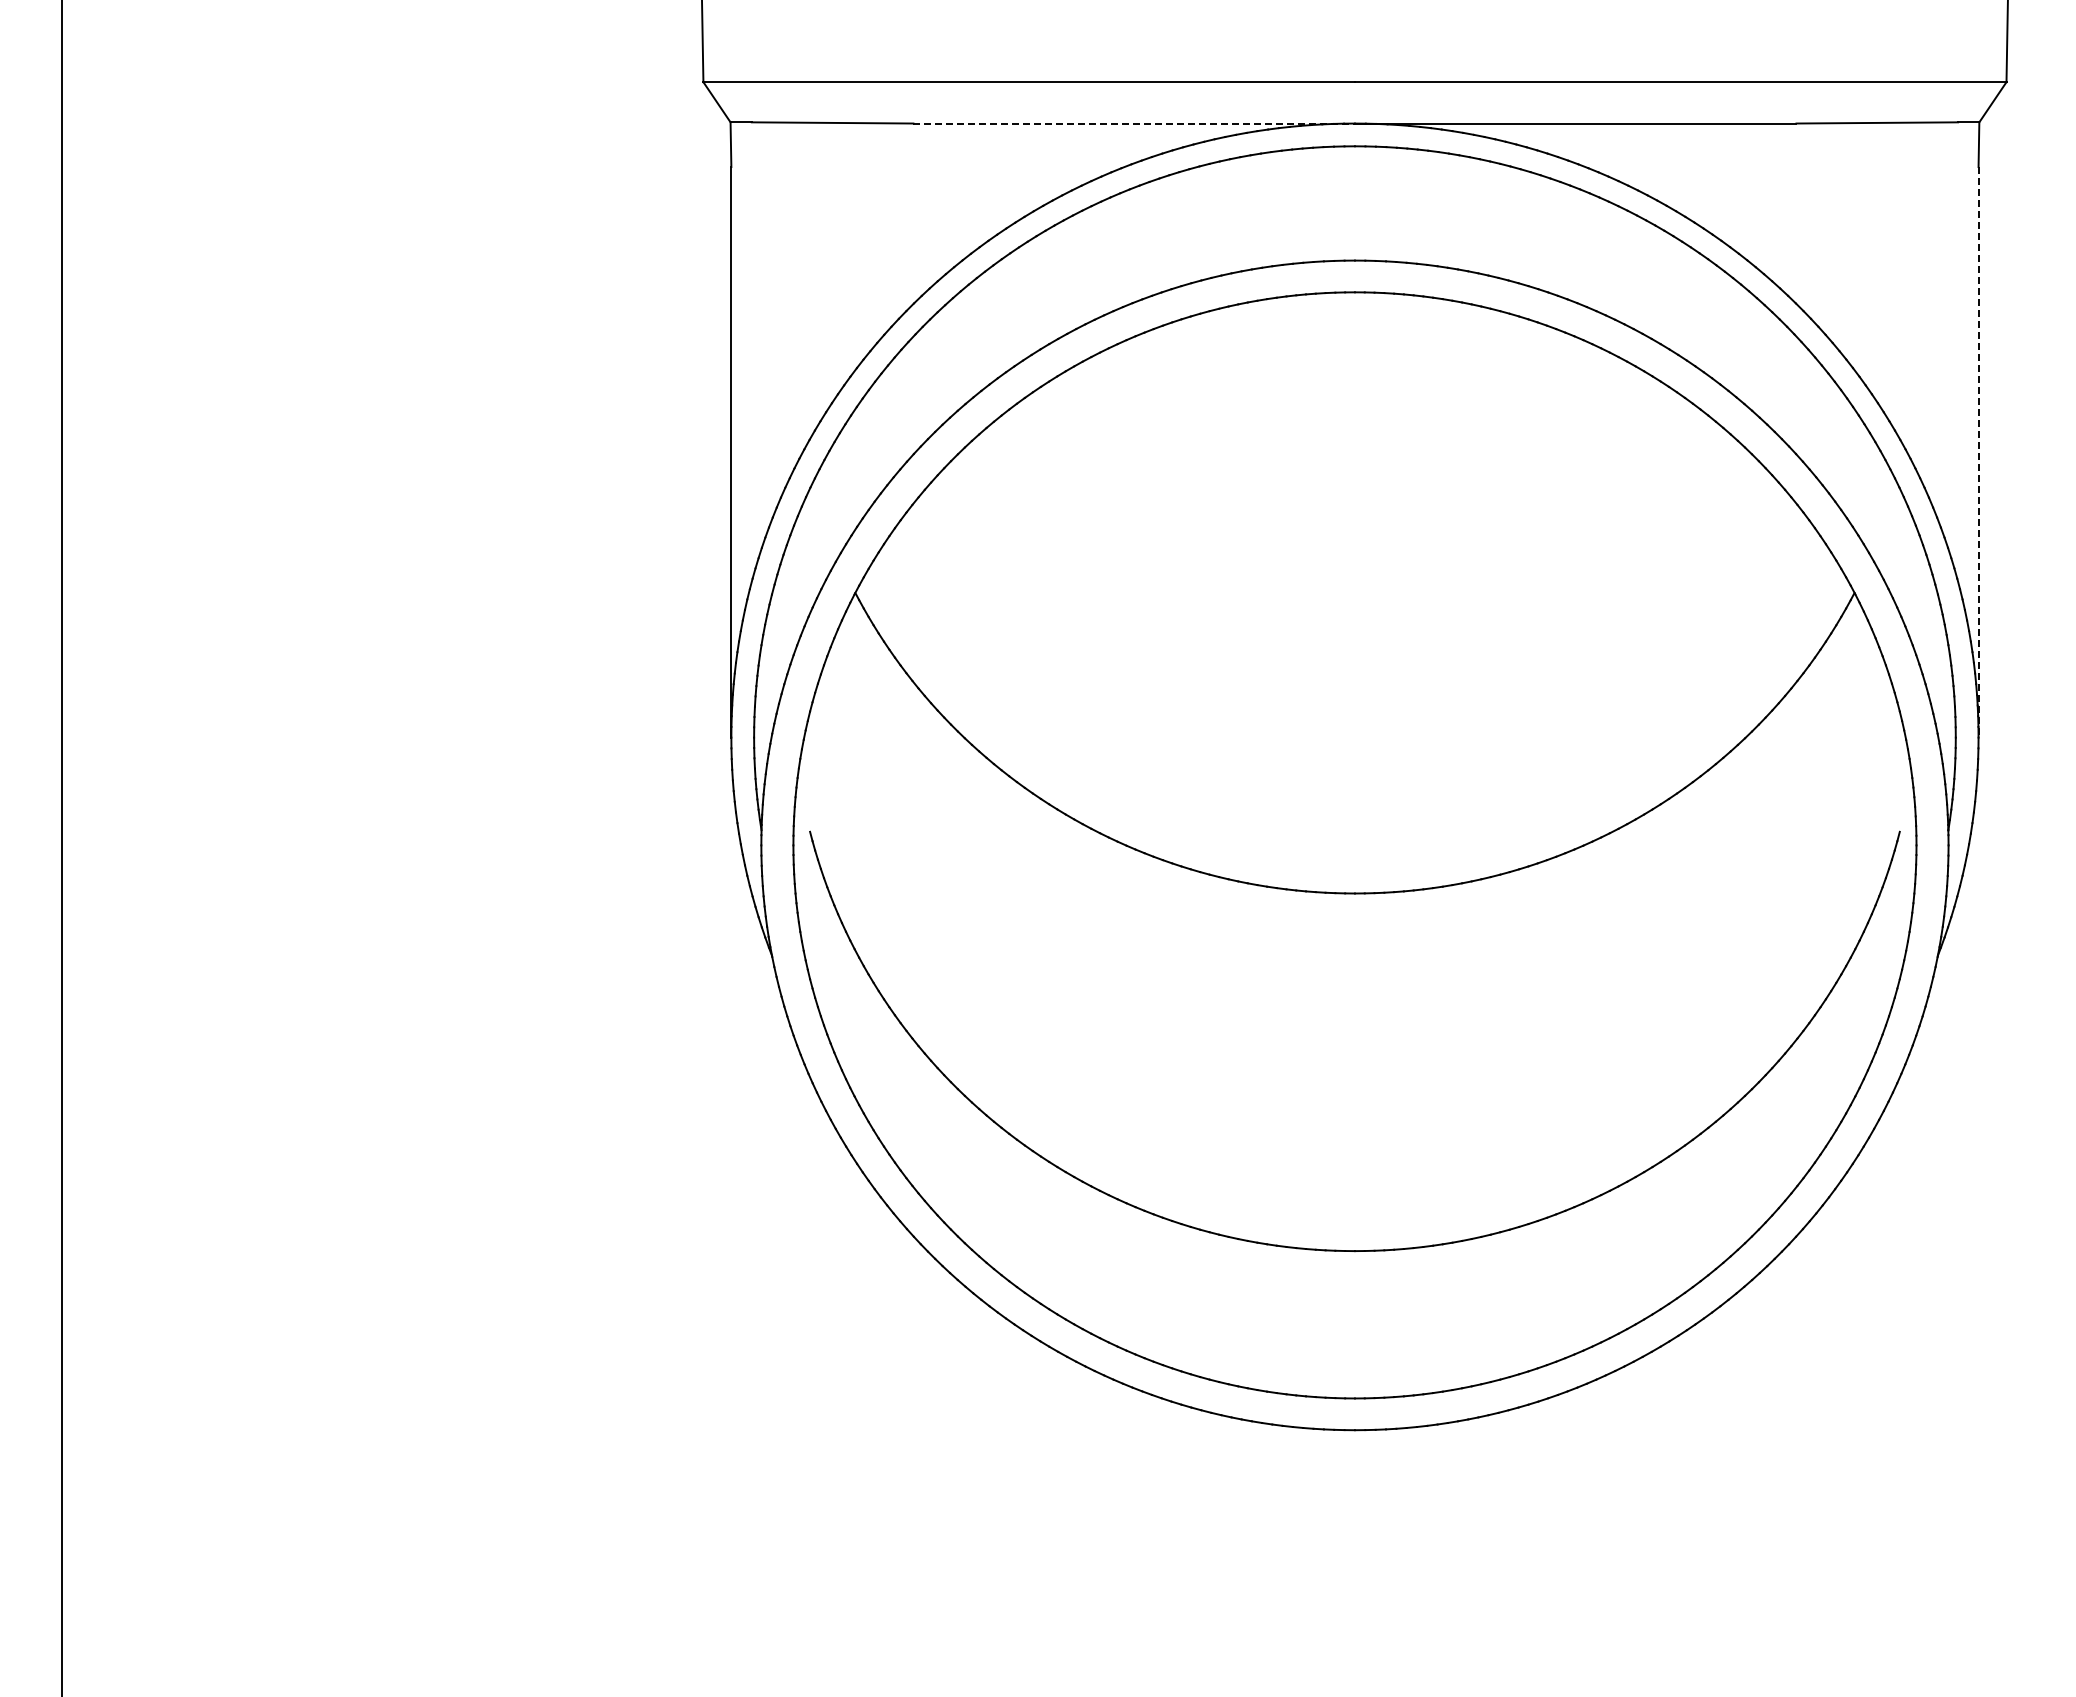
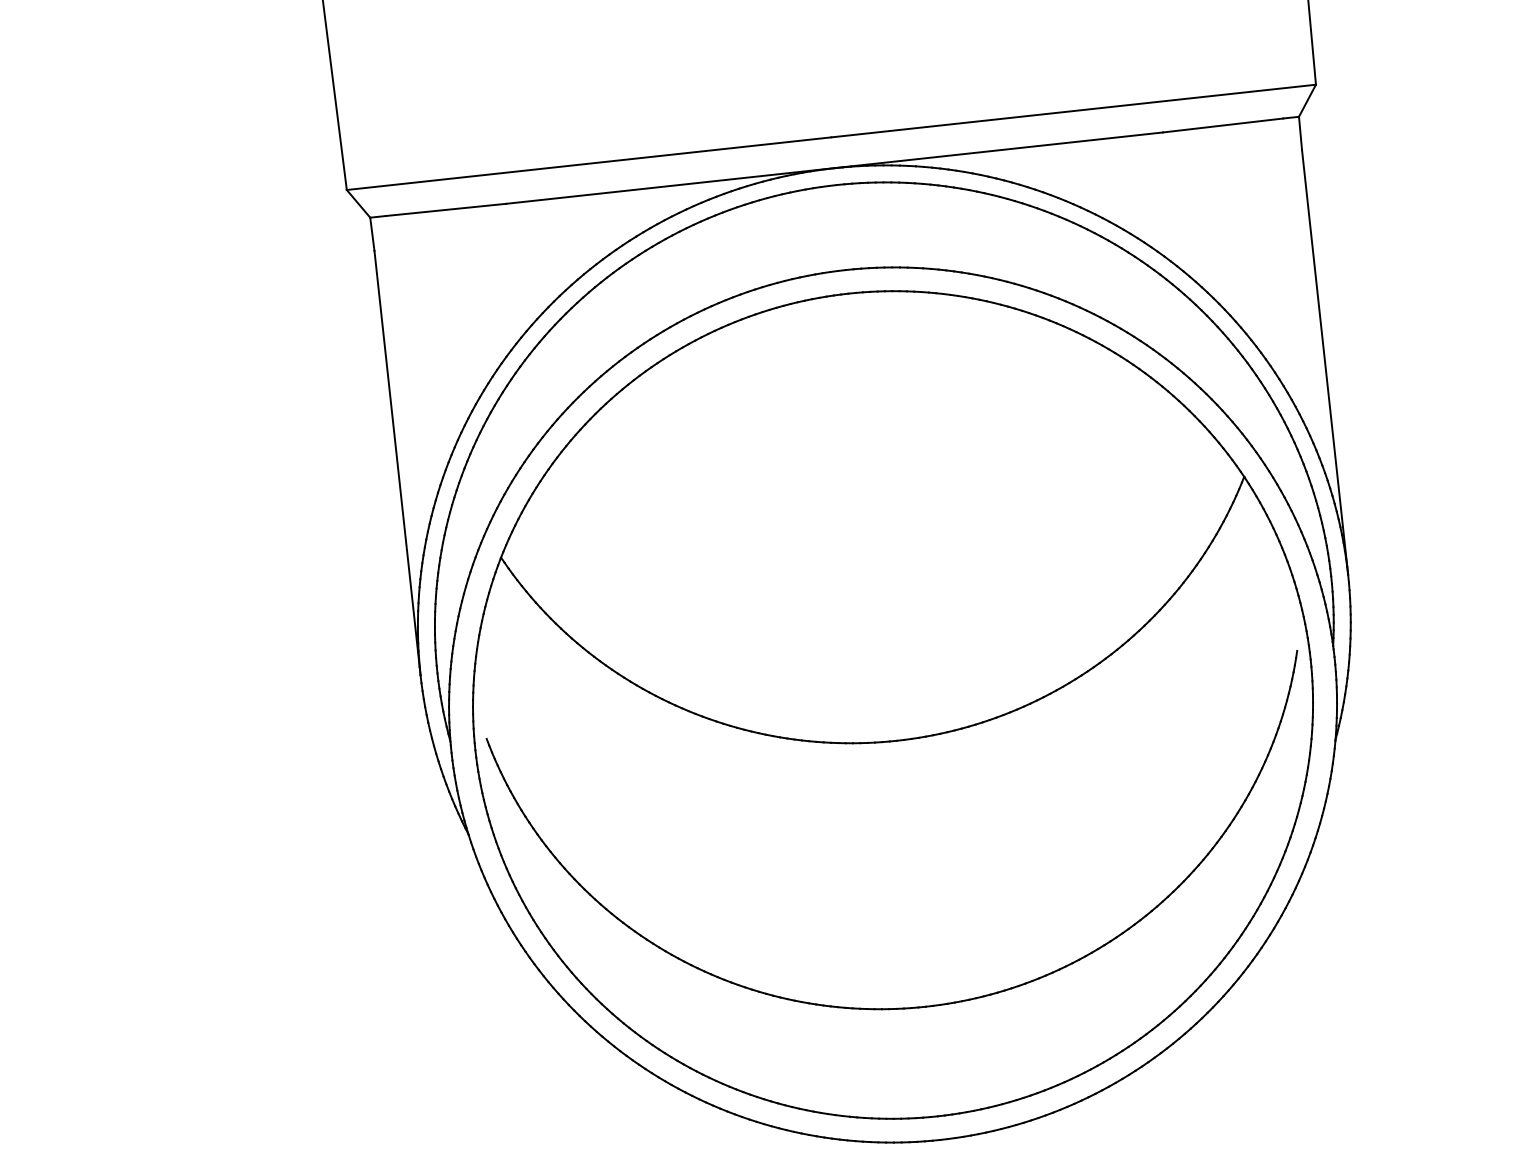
line: (1134, 123) -> (670, 185), dashed -> solid
line: (1978, 452) -> (1325, 362), dashed -> solid

